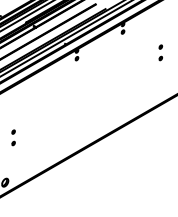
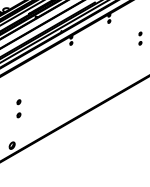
part: (14, 137) -> (19, 108), size x1.4

